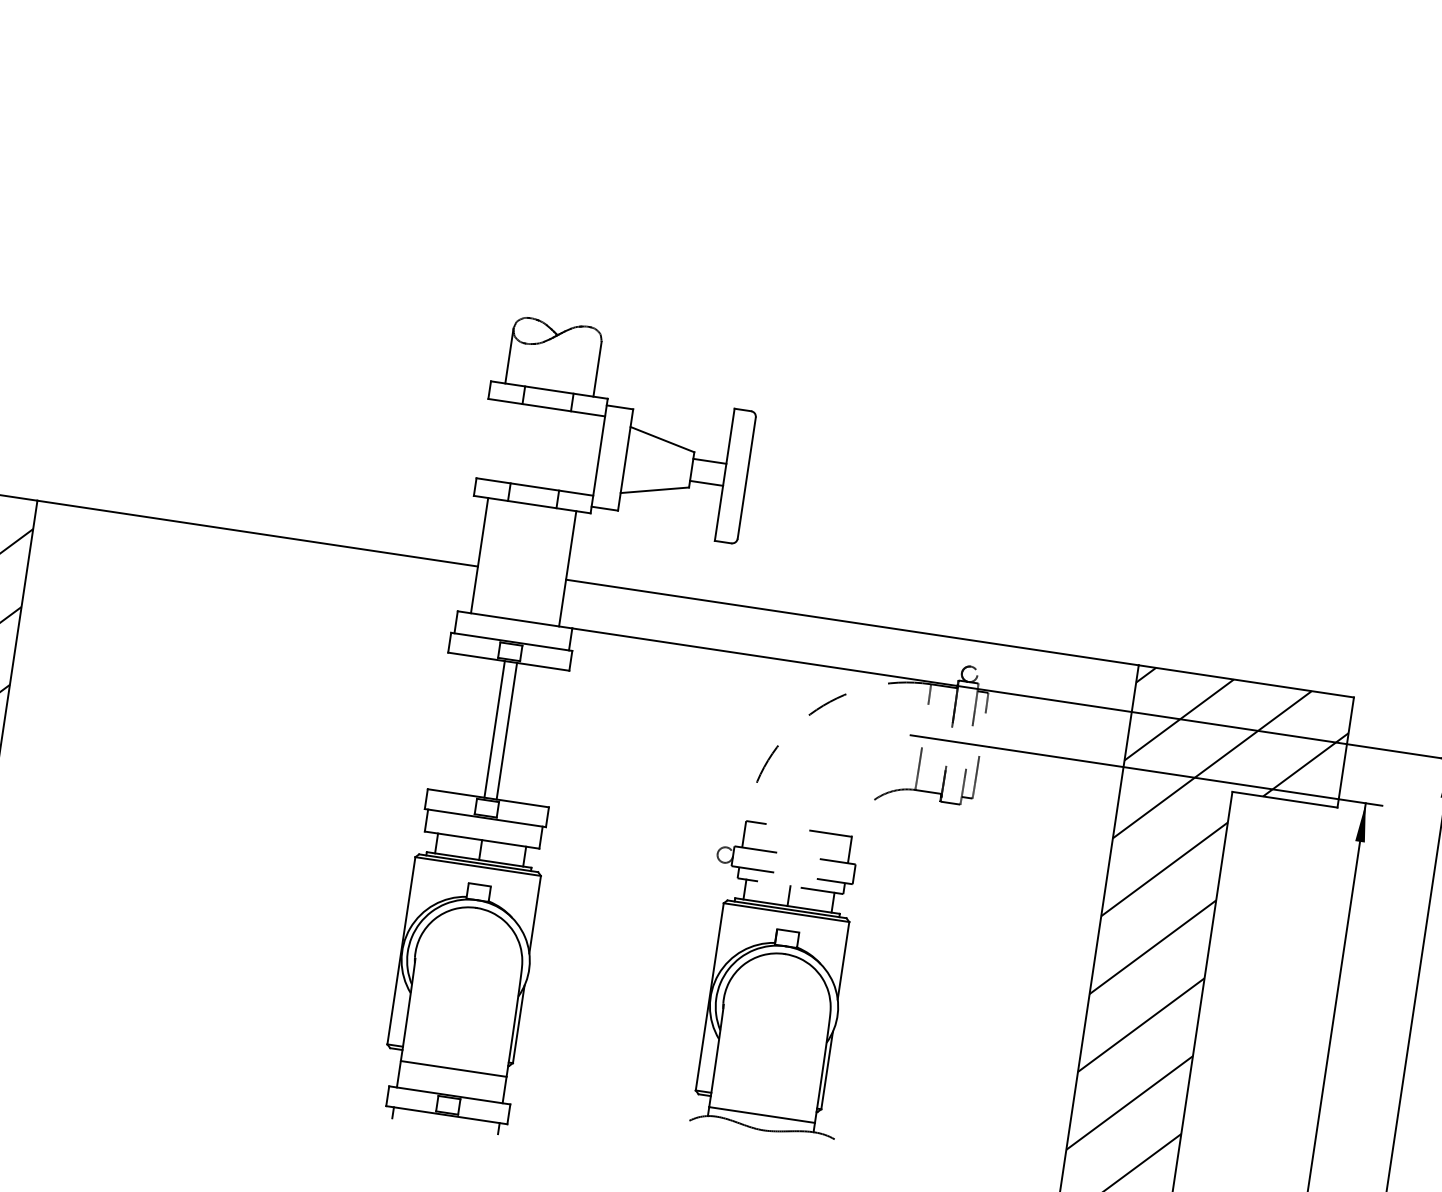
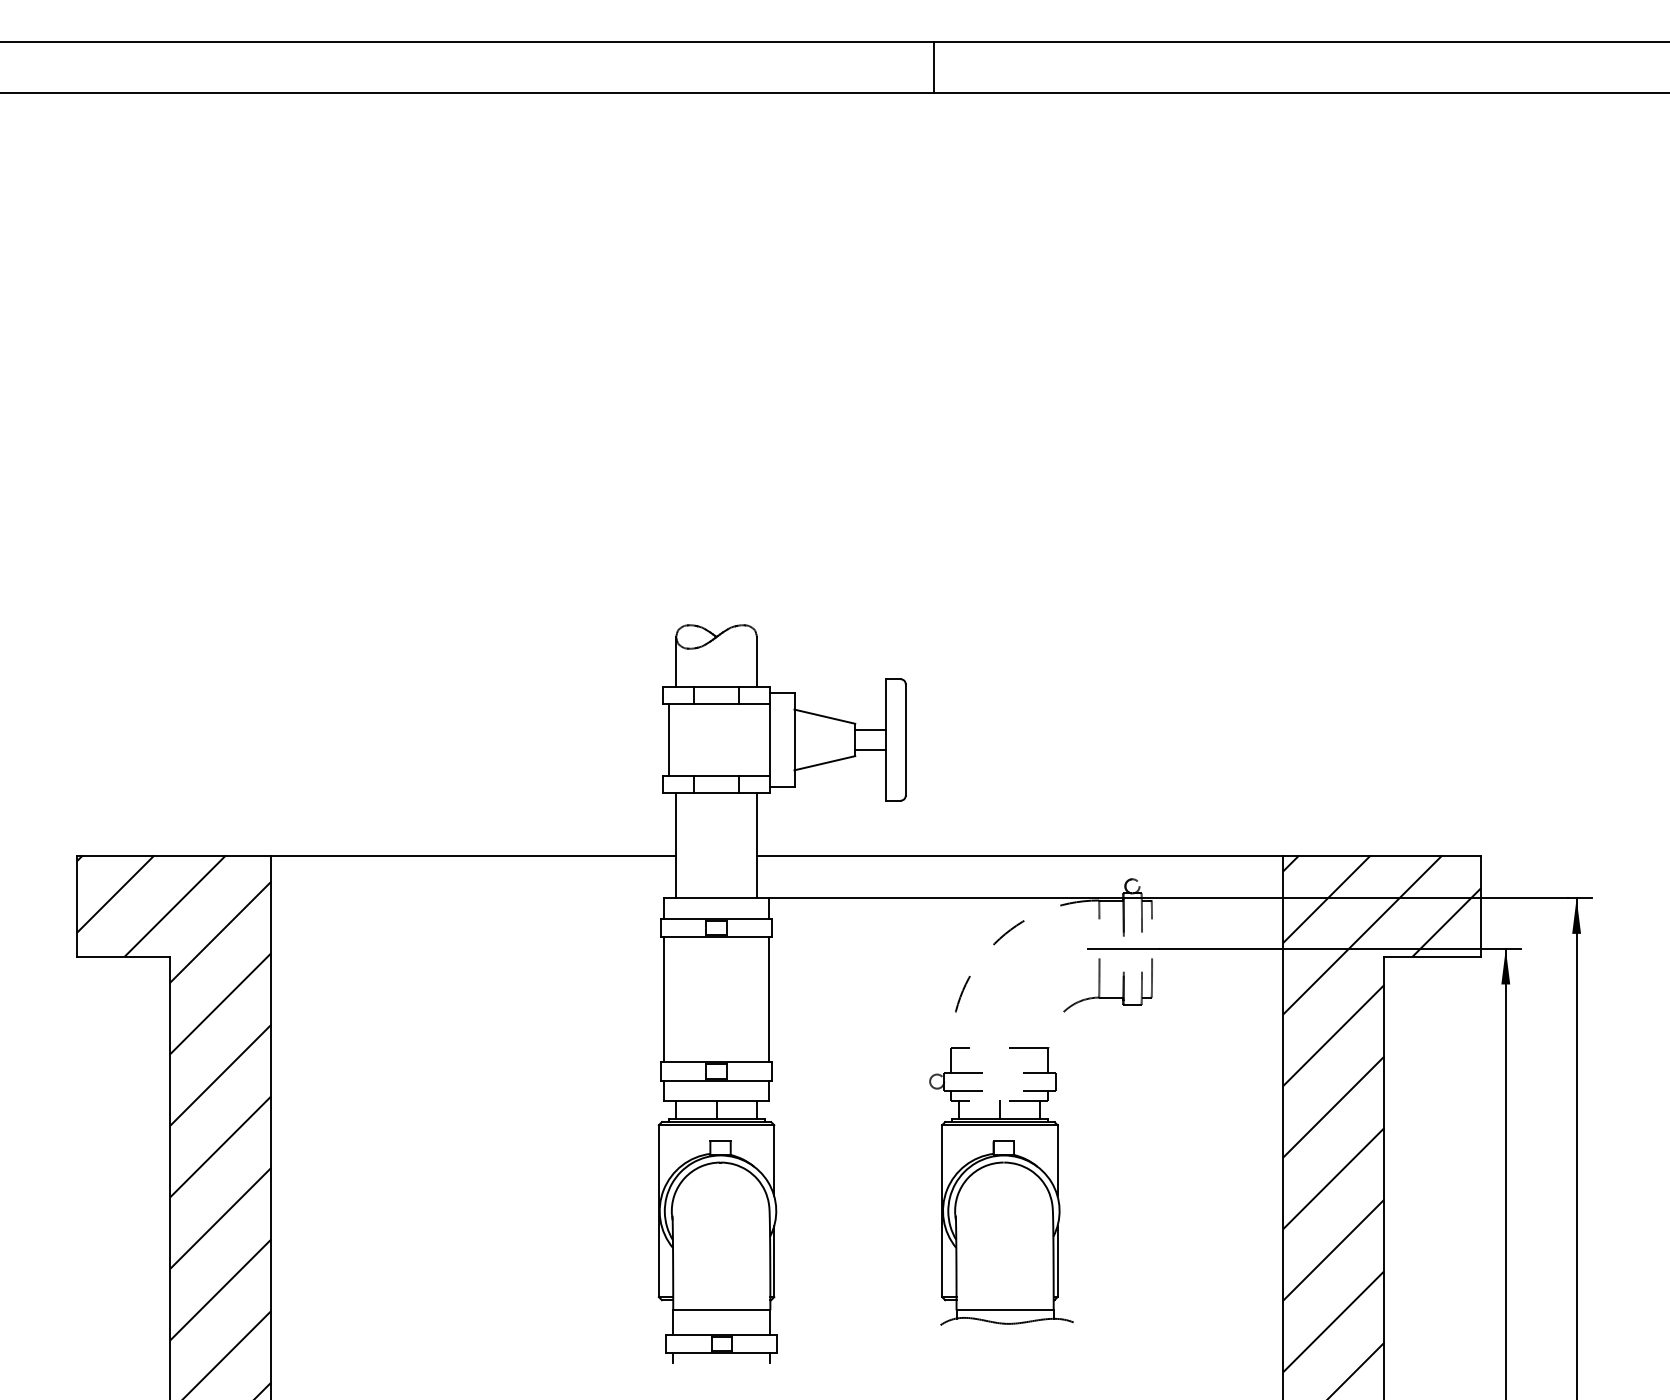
line: (489, 439) -> (669, 739), added
line: (494, 729) -> (663, 999), moved
line: (507, 731) -> (769, 999), moved

